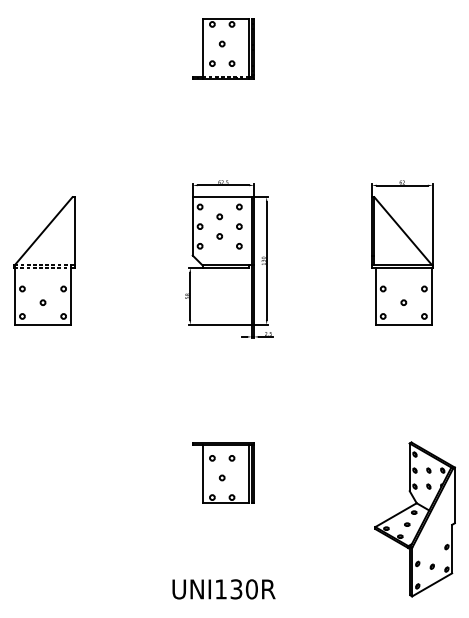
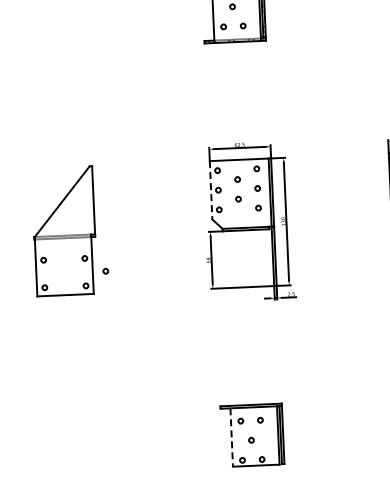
line: (192, 226) -> (210, 190), solid -> dashed
circle: (42, 302) -> (105, 271), moved
line: (202, 474) -> (231, 437), solid -> dashed

